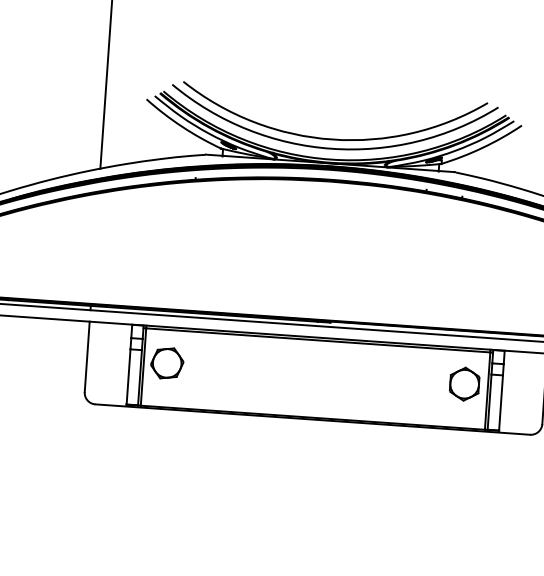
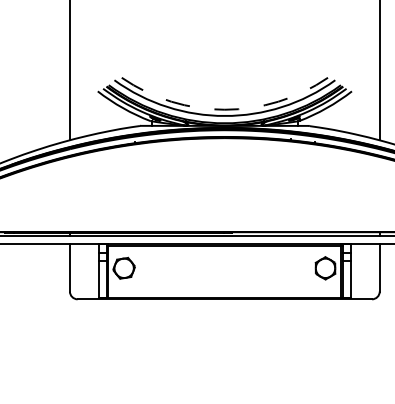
arc: (331, 139) -> (224, 109), solid -> dashed

